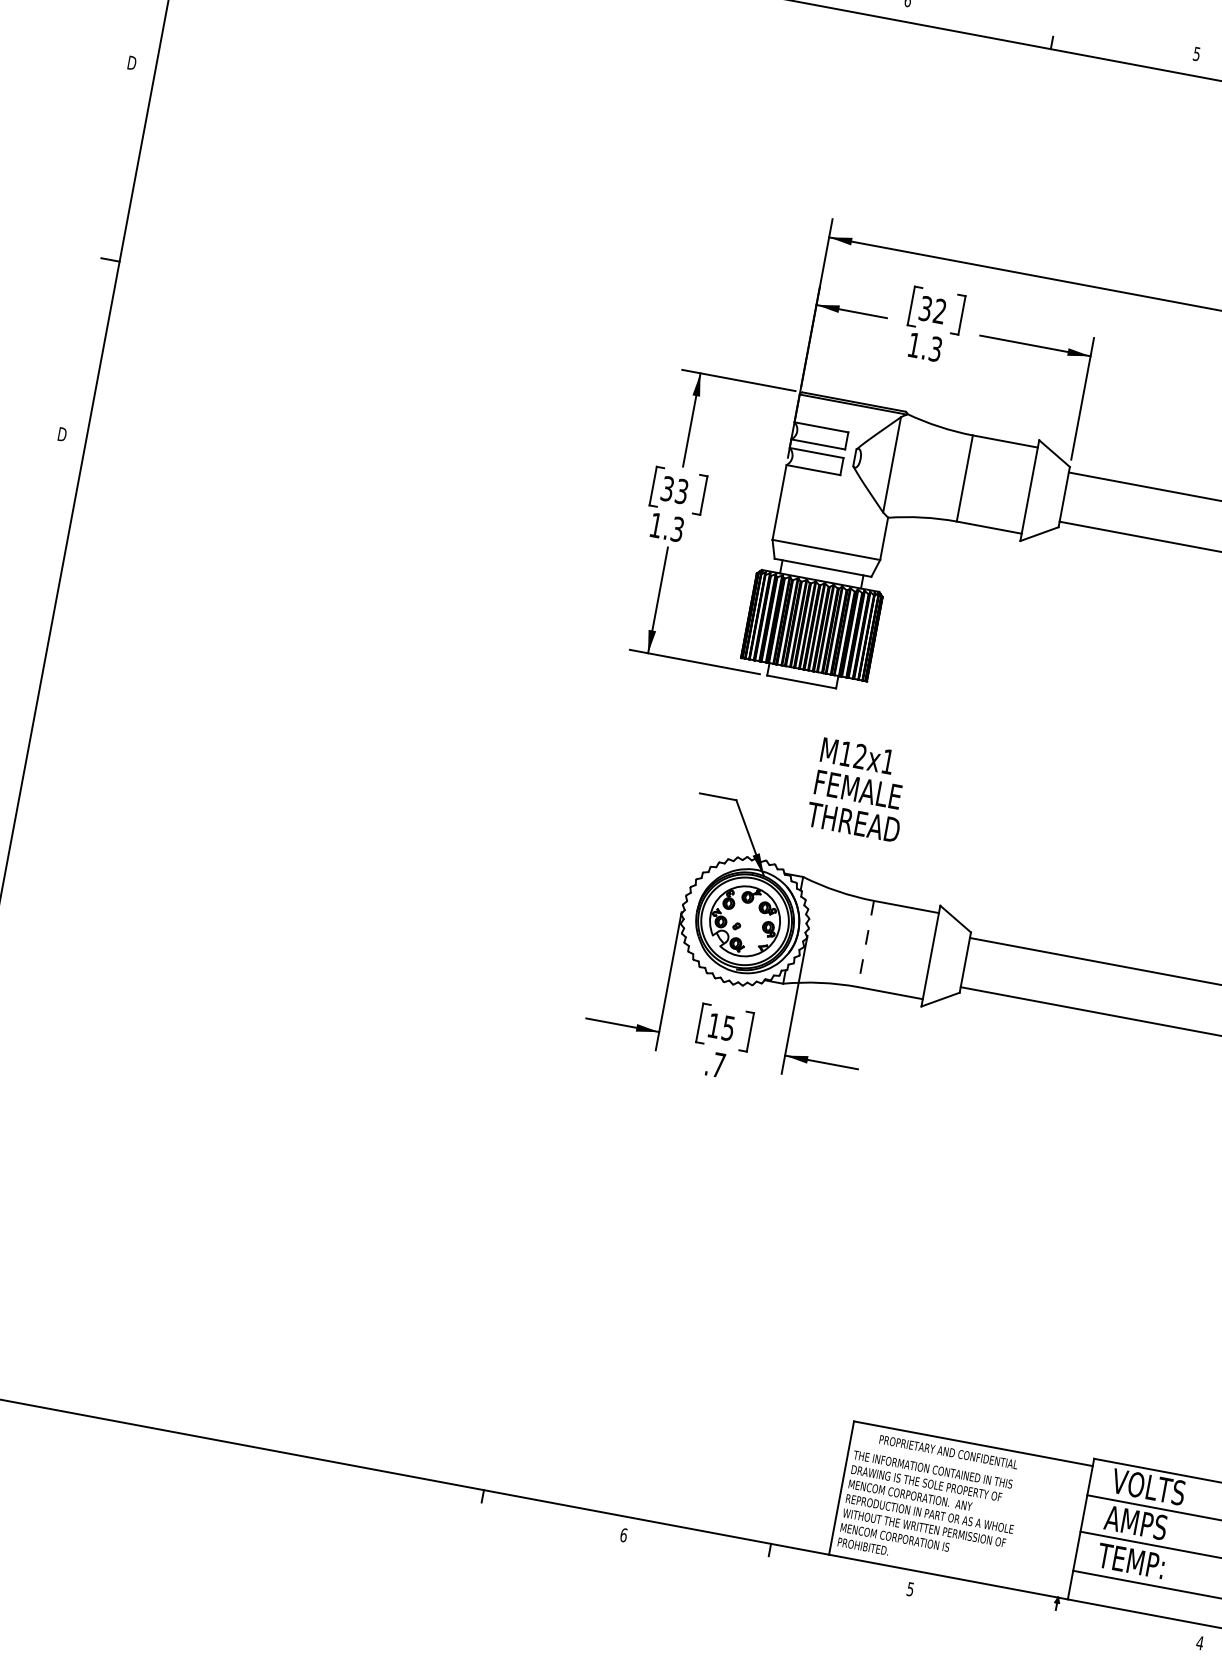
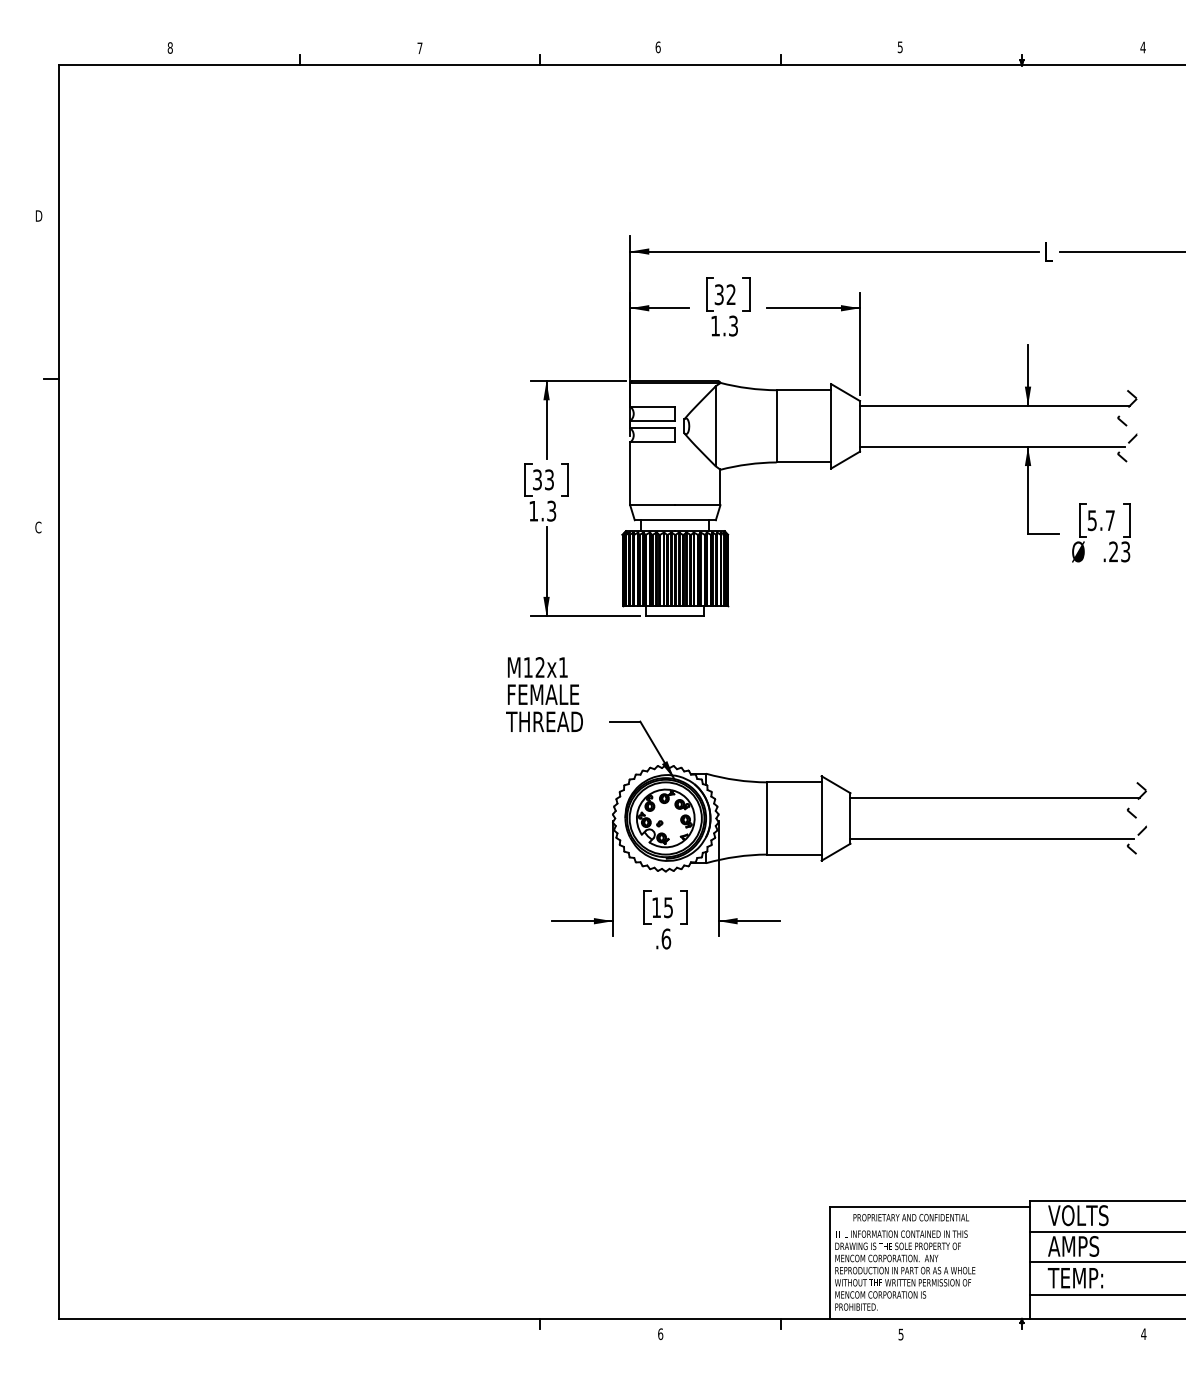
text: (61, 434) -> (38, 527), D -> C
text: (859, 789) -> (544, 694), moved
line: (866, 944) -> (767, 818), dashed -> solid
text: (719, 1064) -> (666, 938), .7 -> .6

